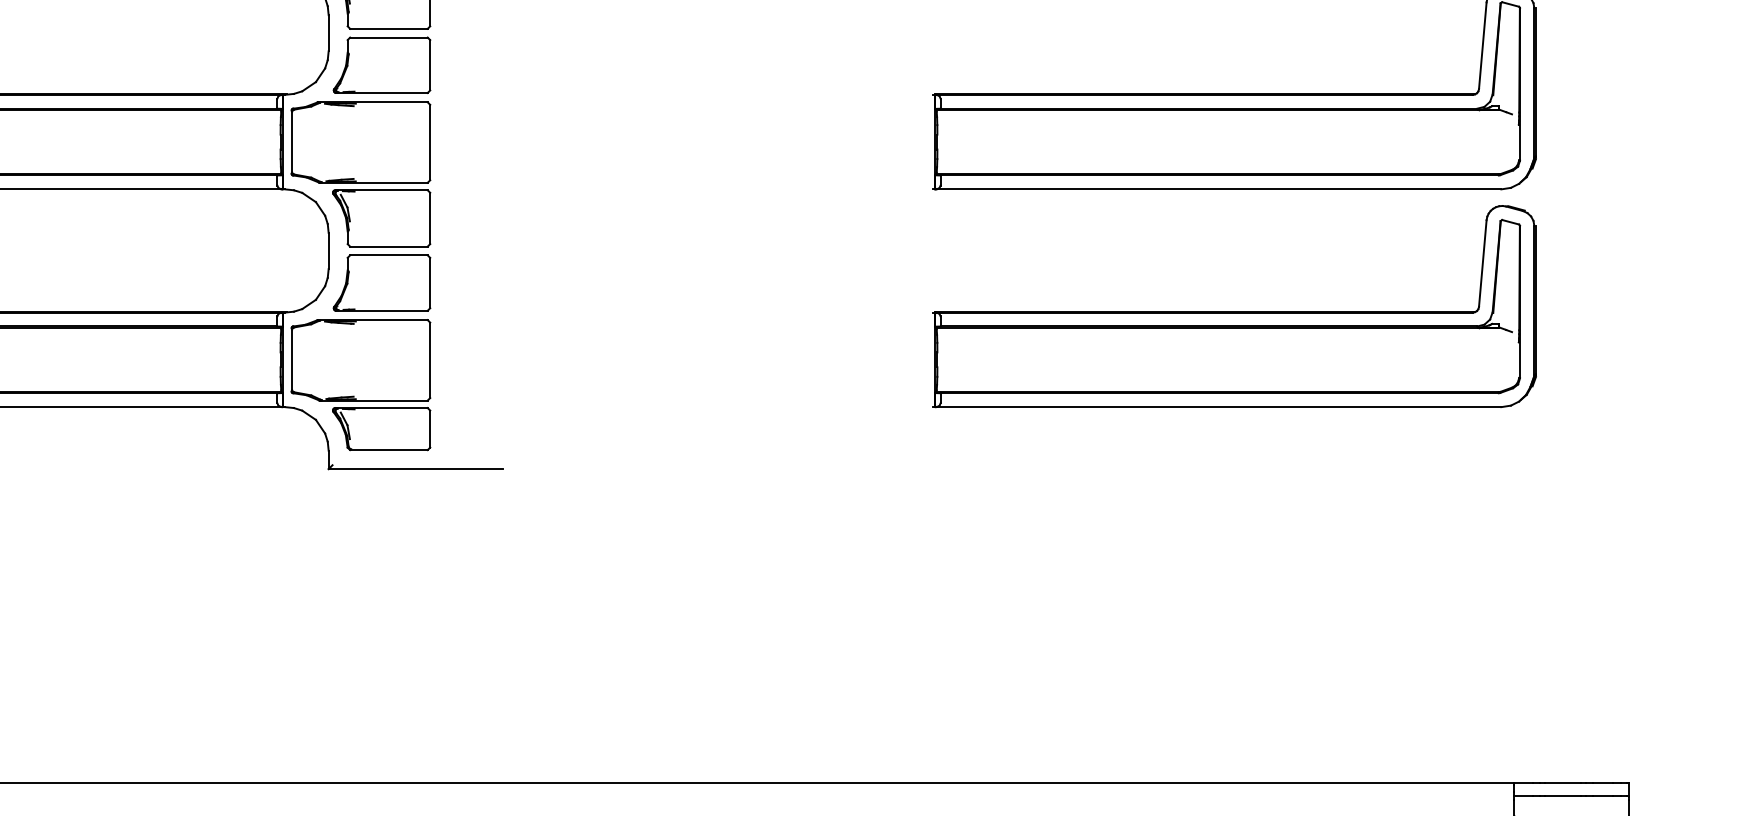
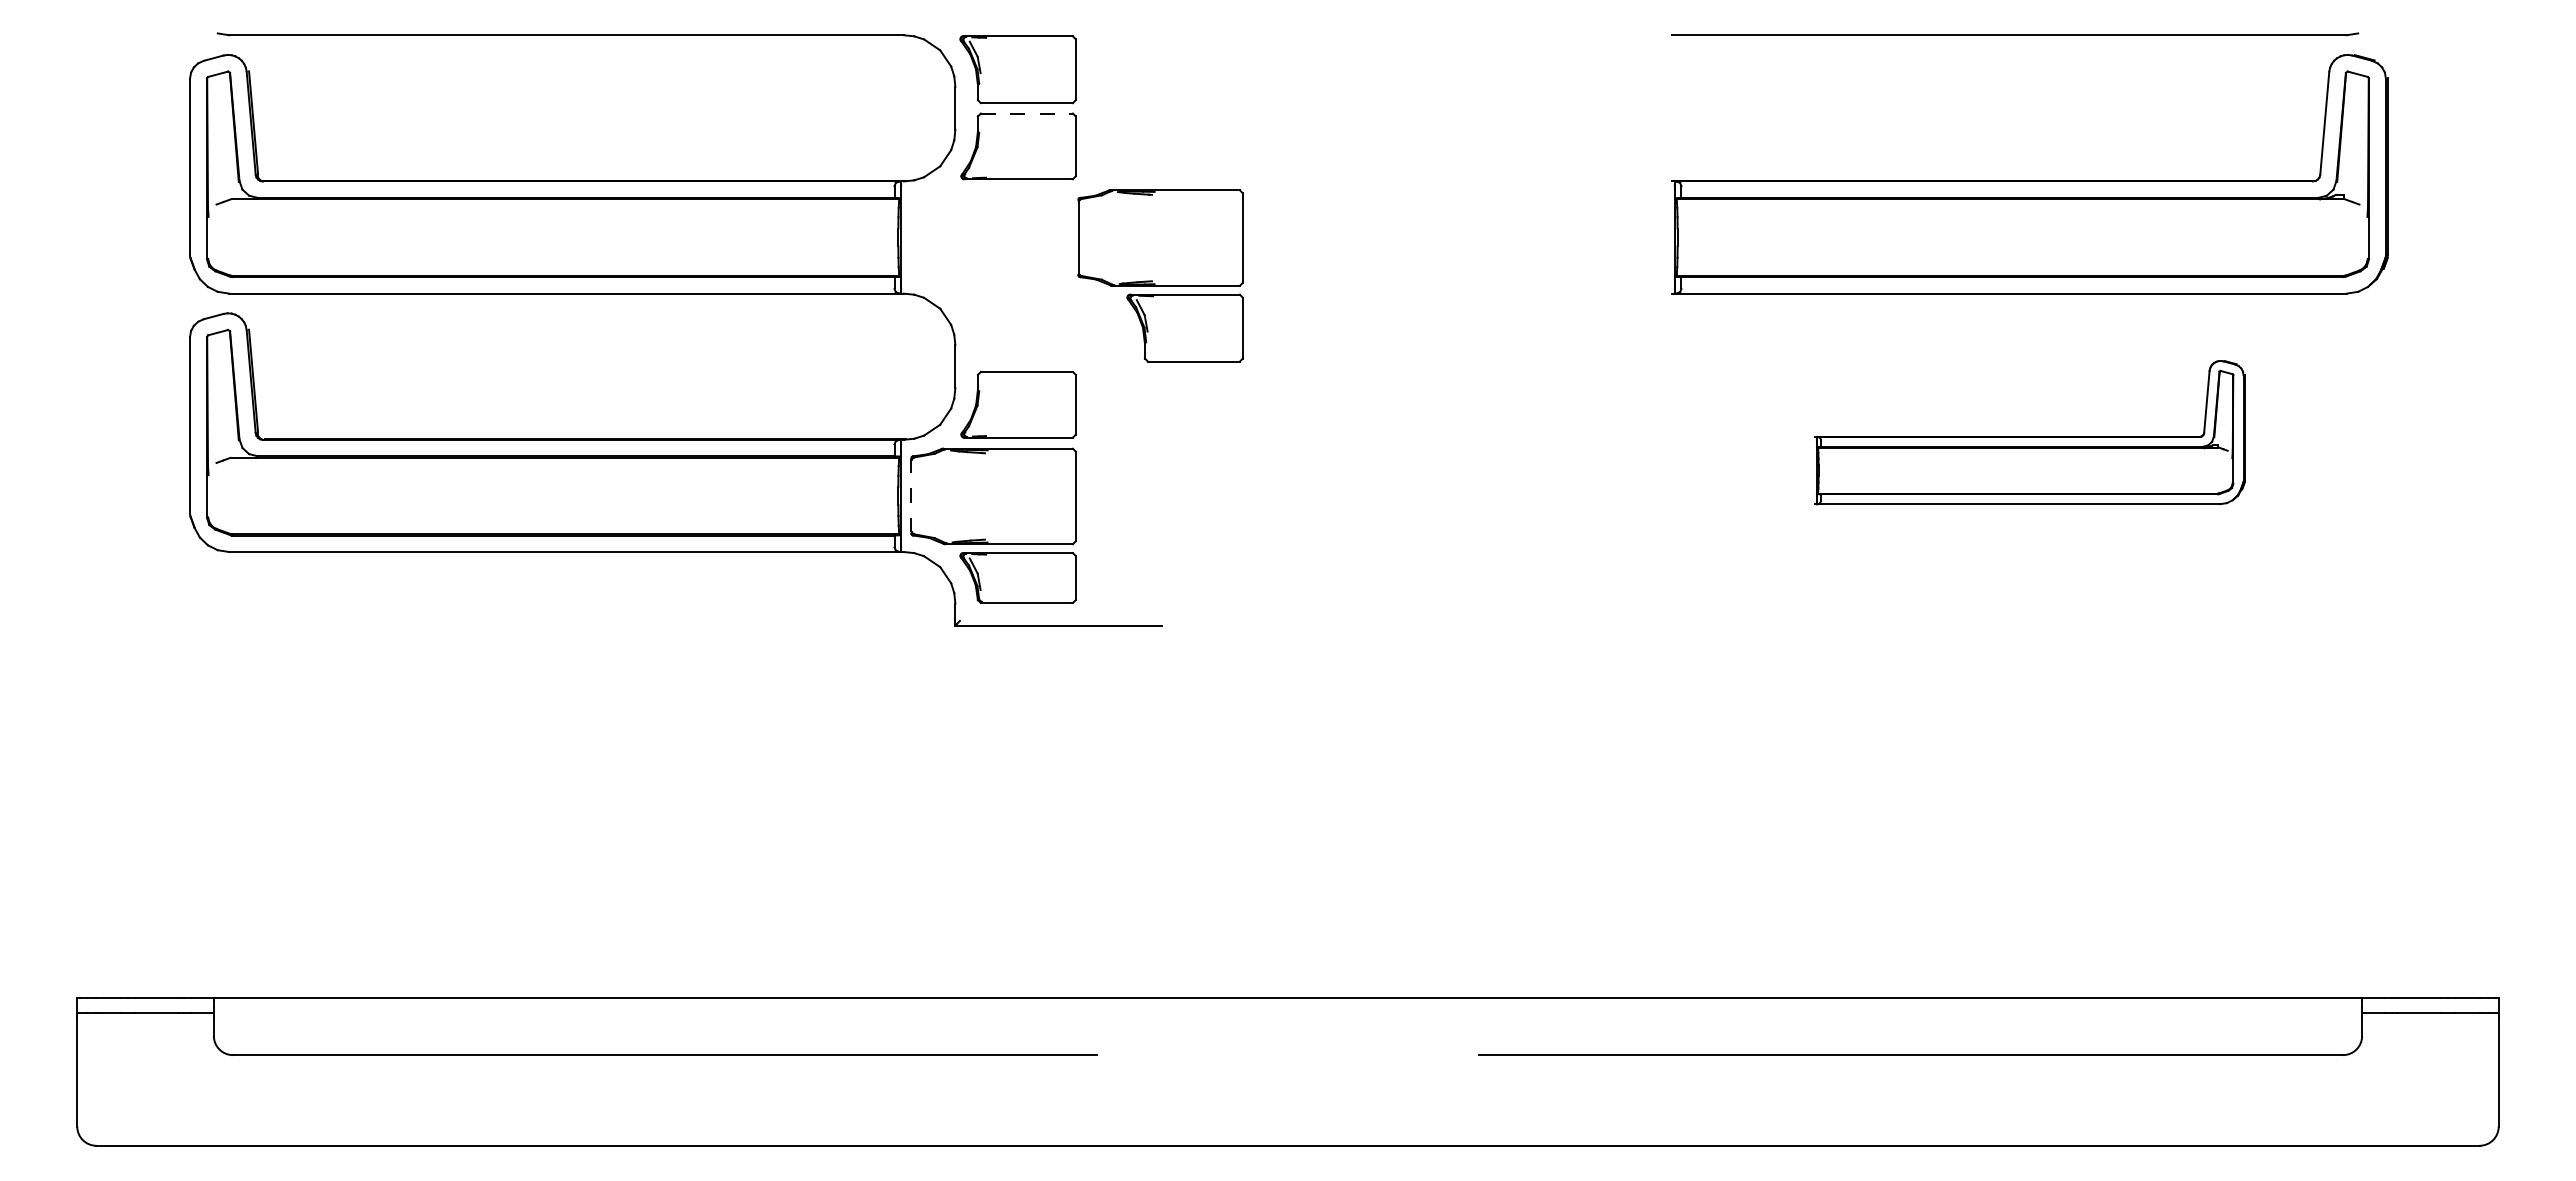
line: (389, 37) -> (1027, 113), solid -> dashed
part: (360, 174) -> (1160, 275), moved
part: (1233, 306) -> (2029, 432), size x0.6
line: (291, 360) -> (911, 496), solid -> dashed

